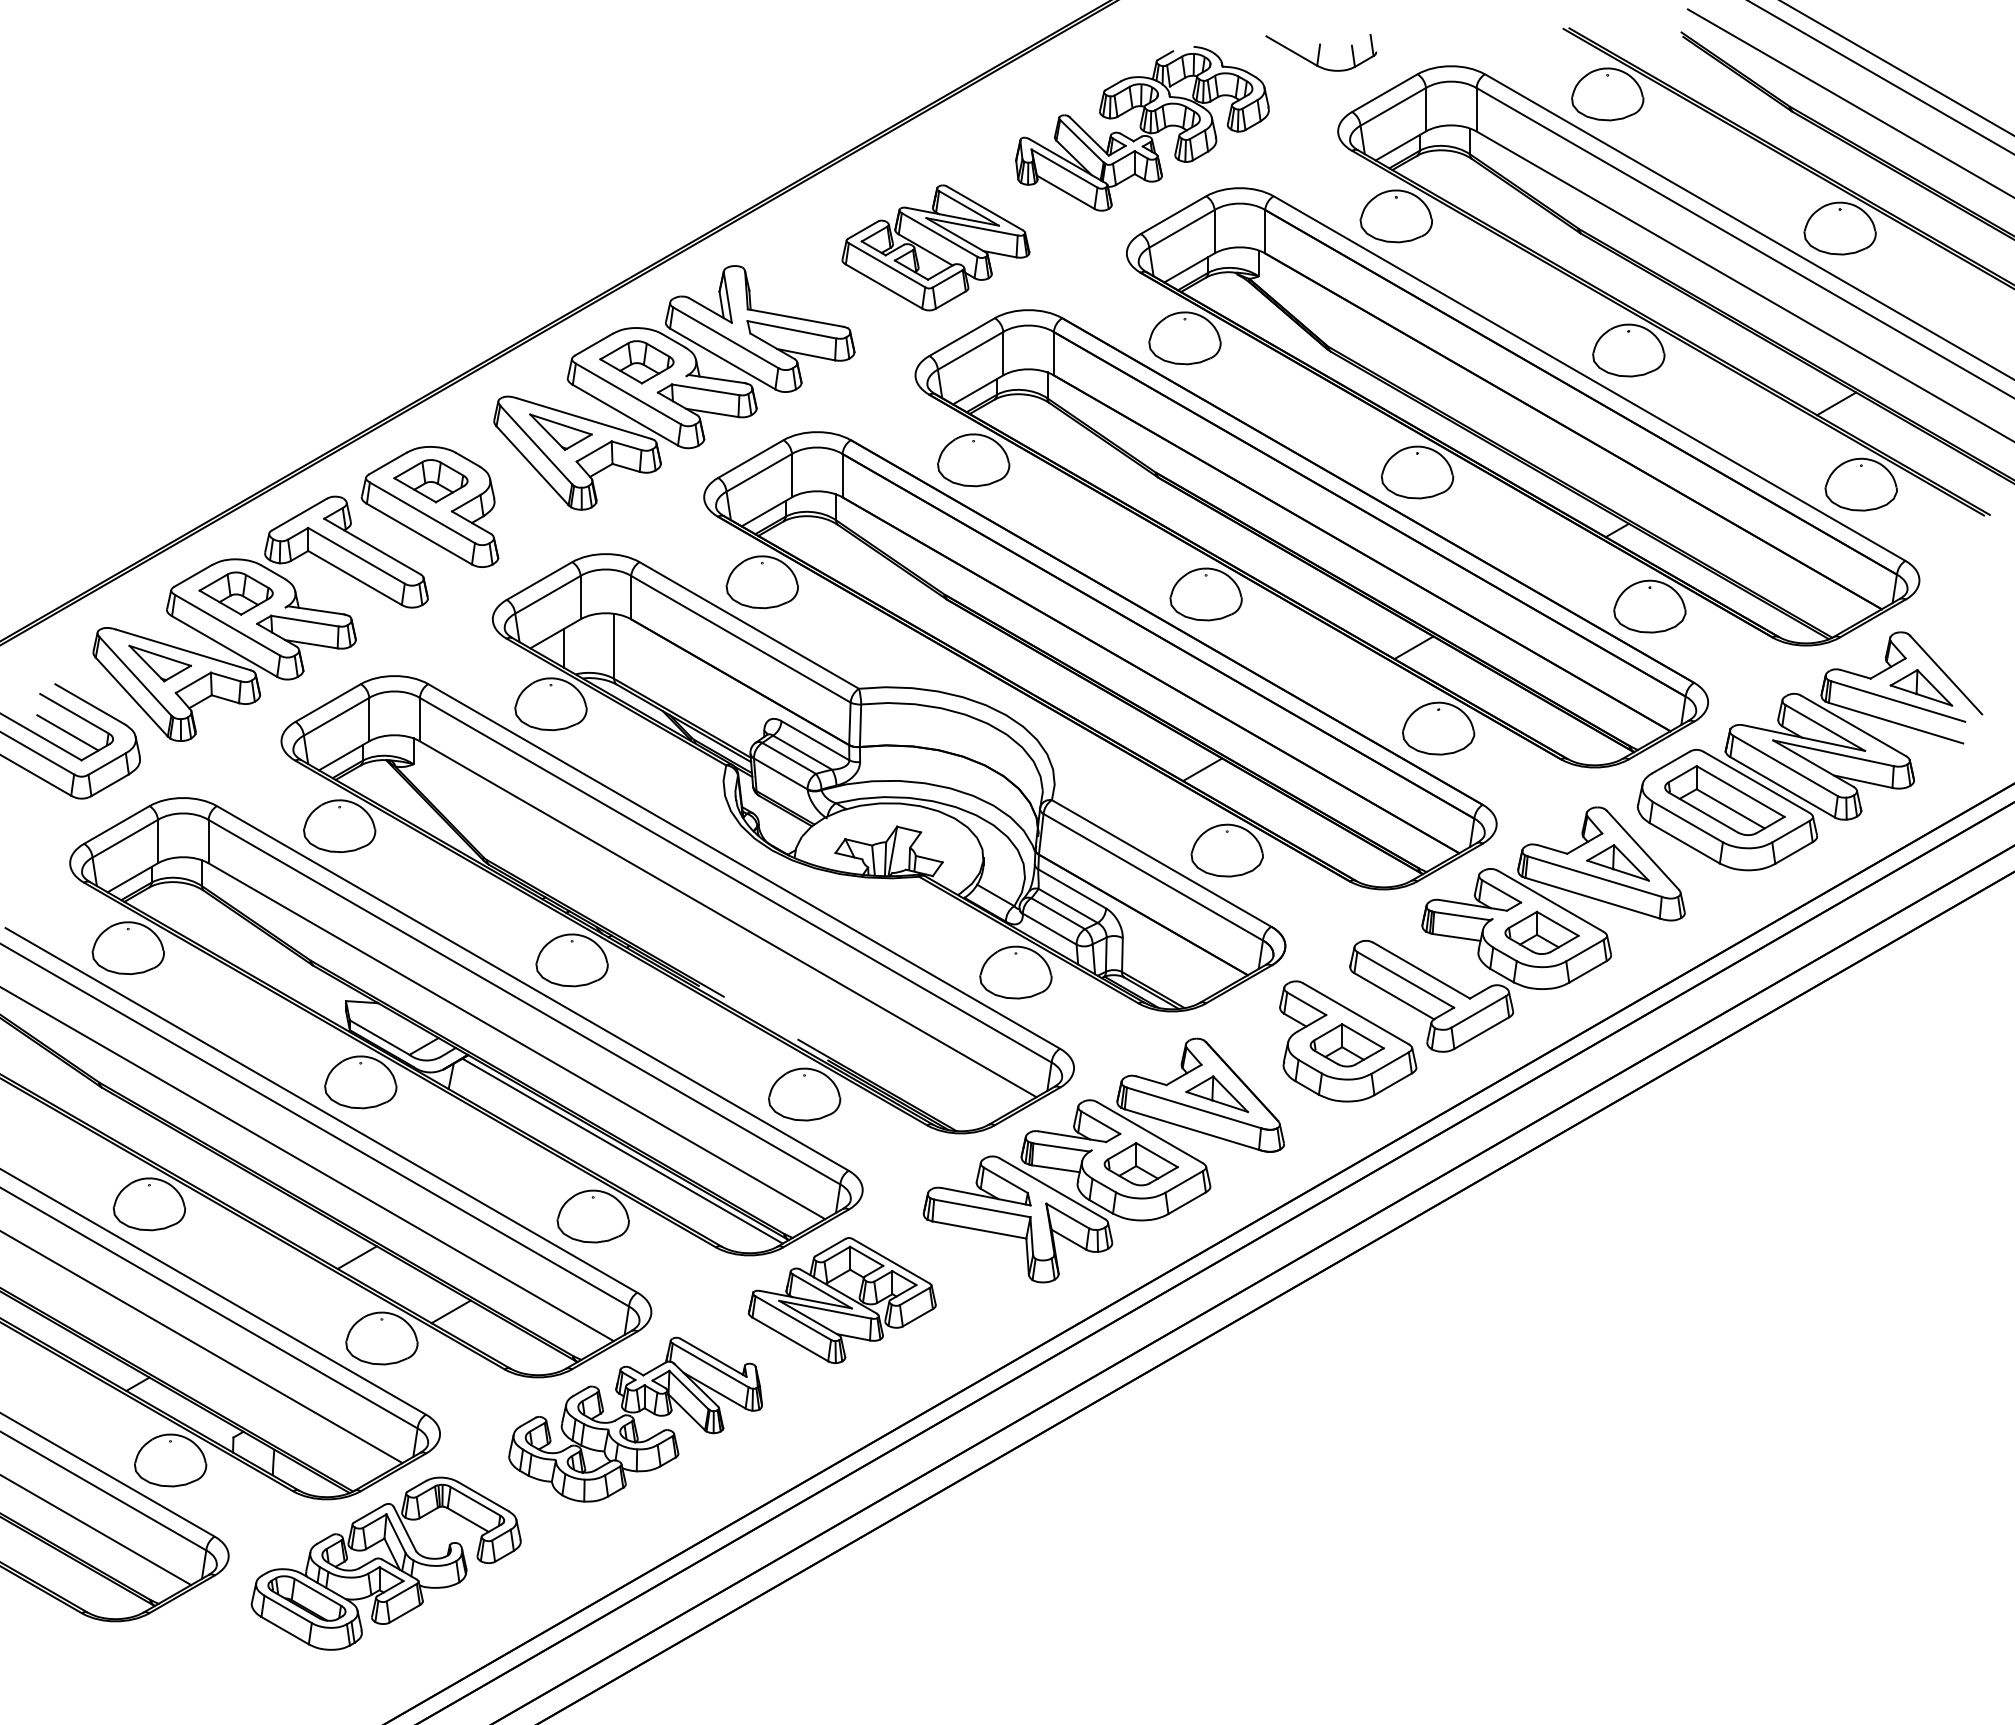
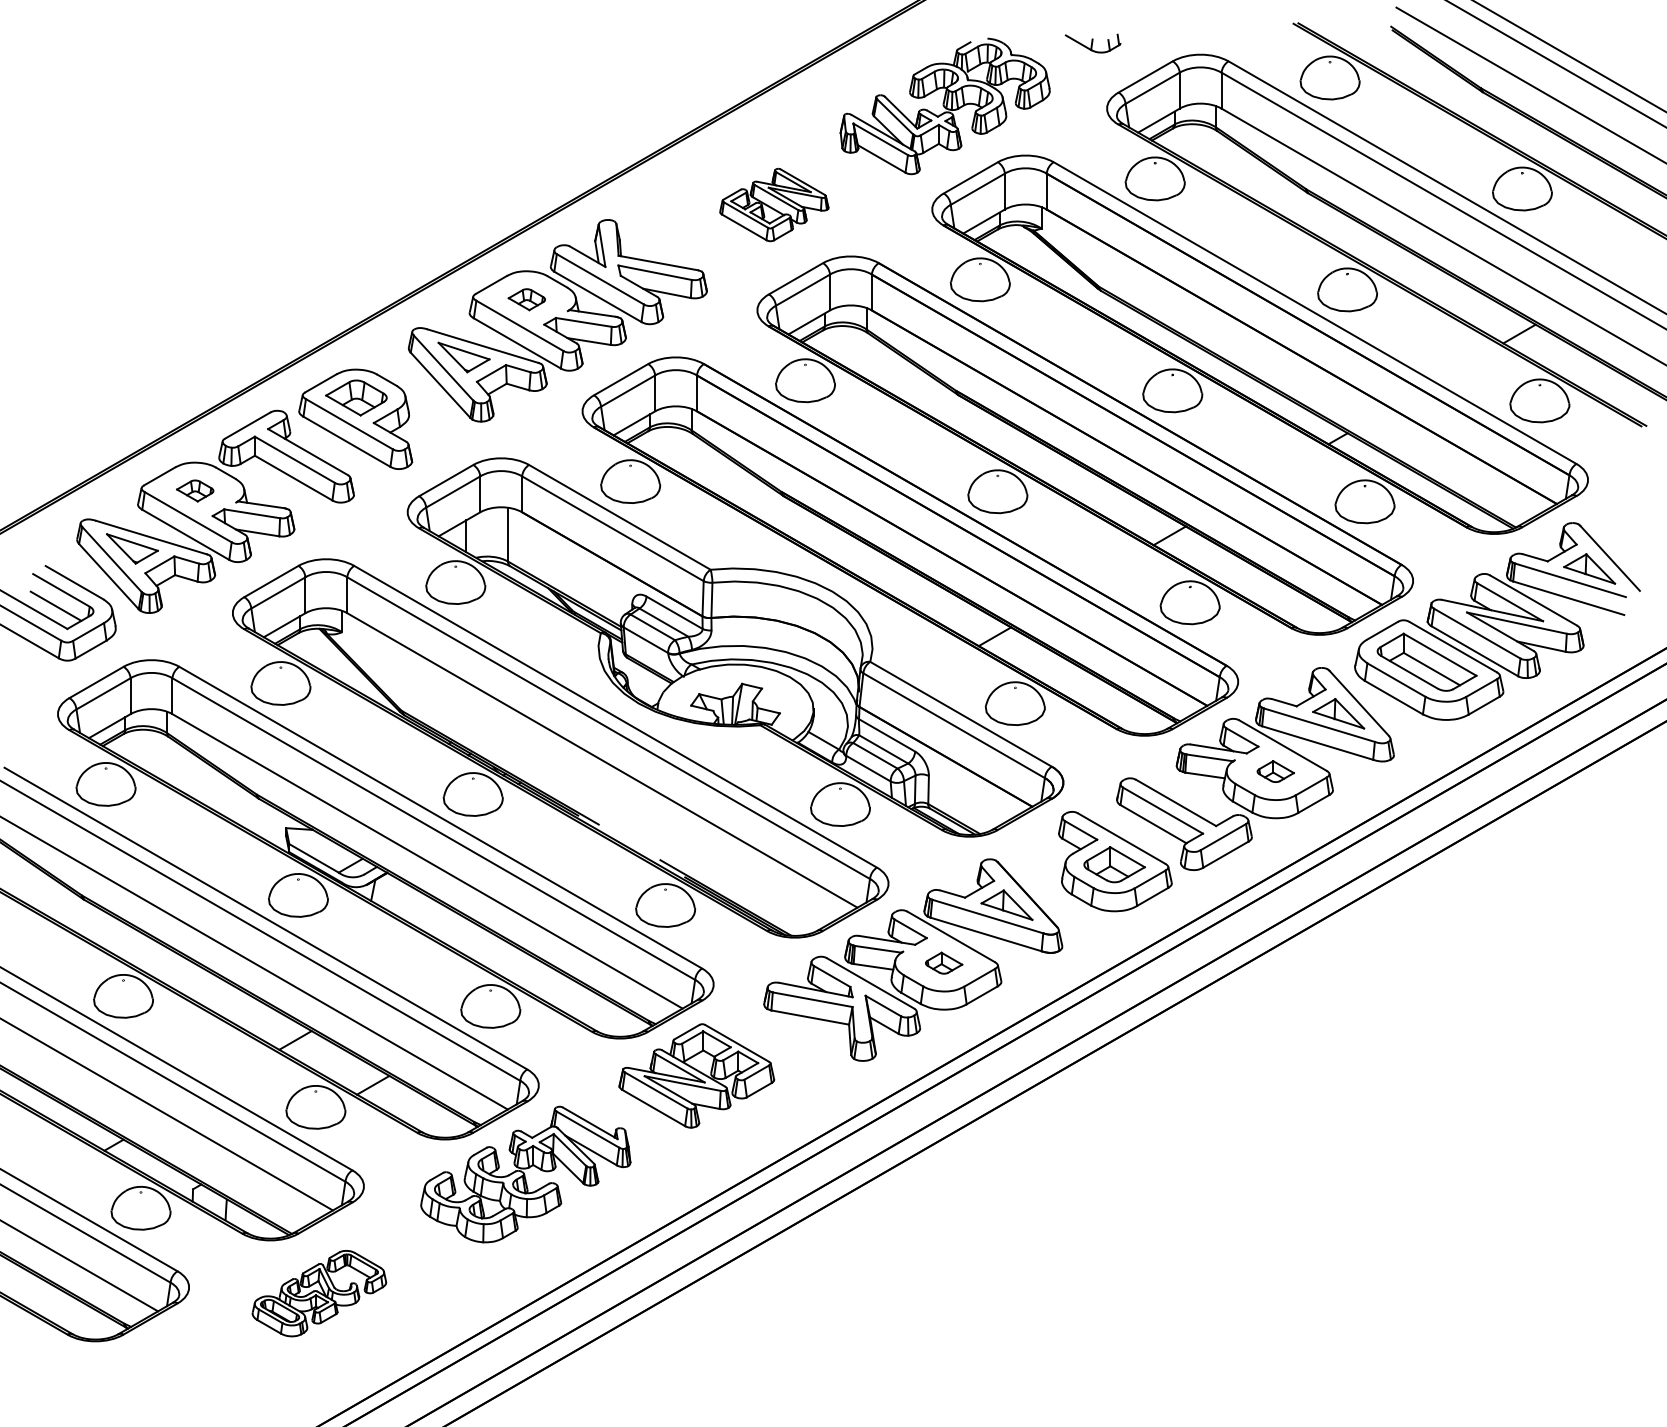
part: (1321, 52) -> (1093, 43), size x0.6
part: (935, 247) -> (773, 204), size x0.7
part: (636, 362) -> (526, 299), size x0.6
part: (235, 593) -> (194, 490), size x0.6
part: (1541, 932) -> (1275, 771), size x0.6
line: (622, 1150) -> (514, 951), removed
part: (1140, 1164) -> (943, 963), size x0.6
part: (385, 1563) -> (318, 1293), size x0.6

